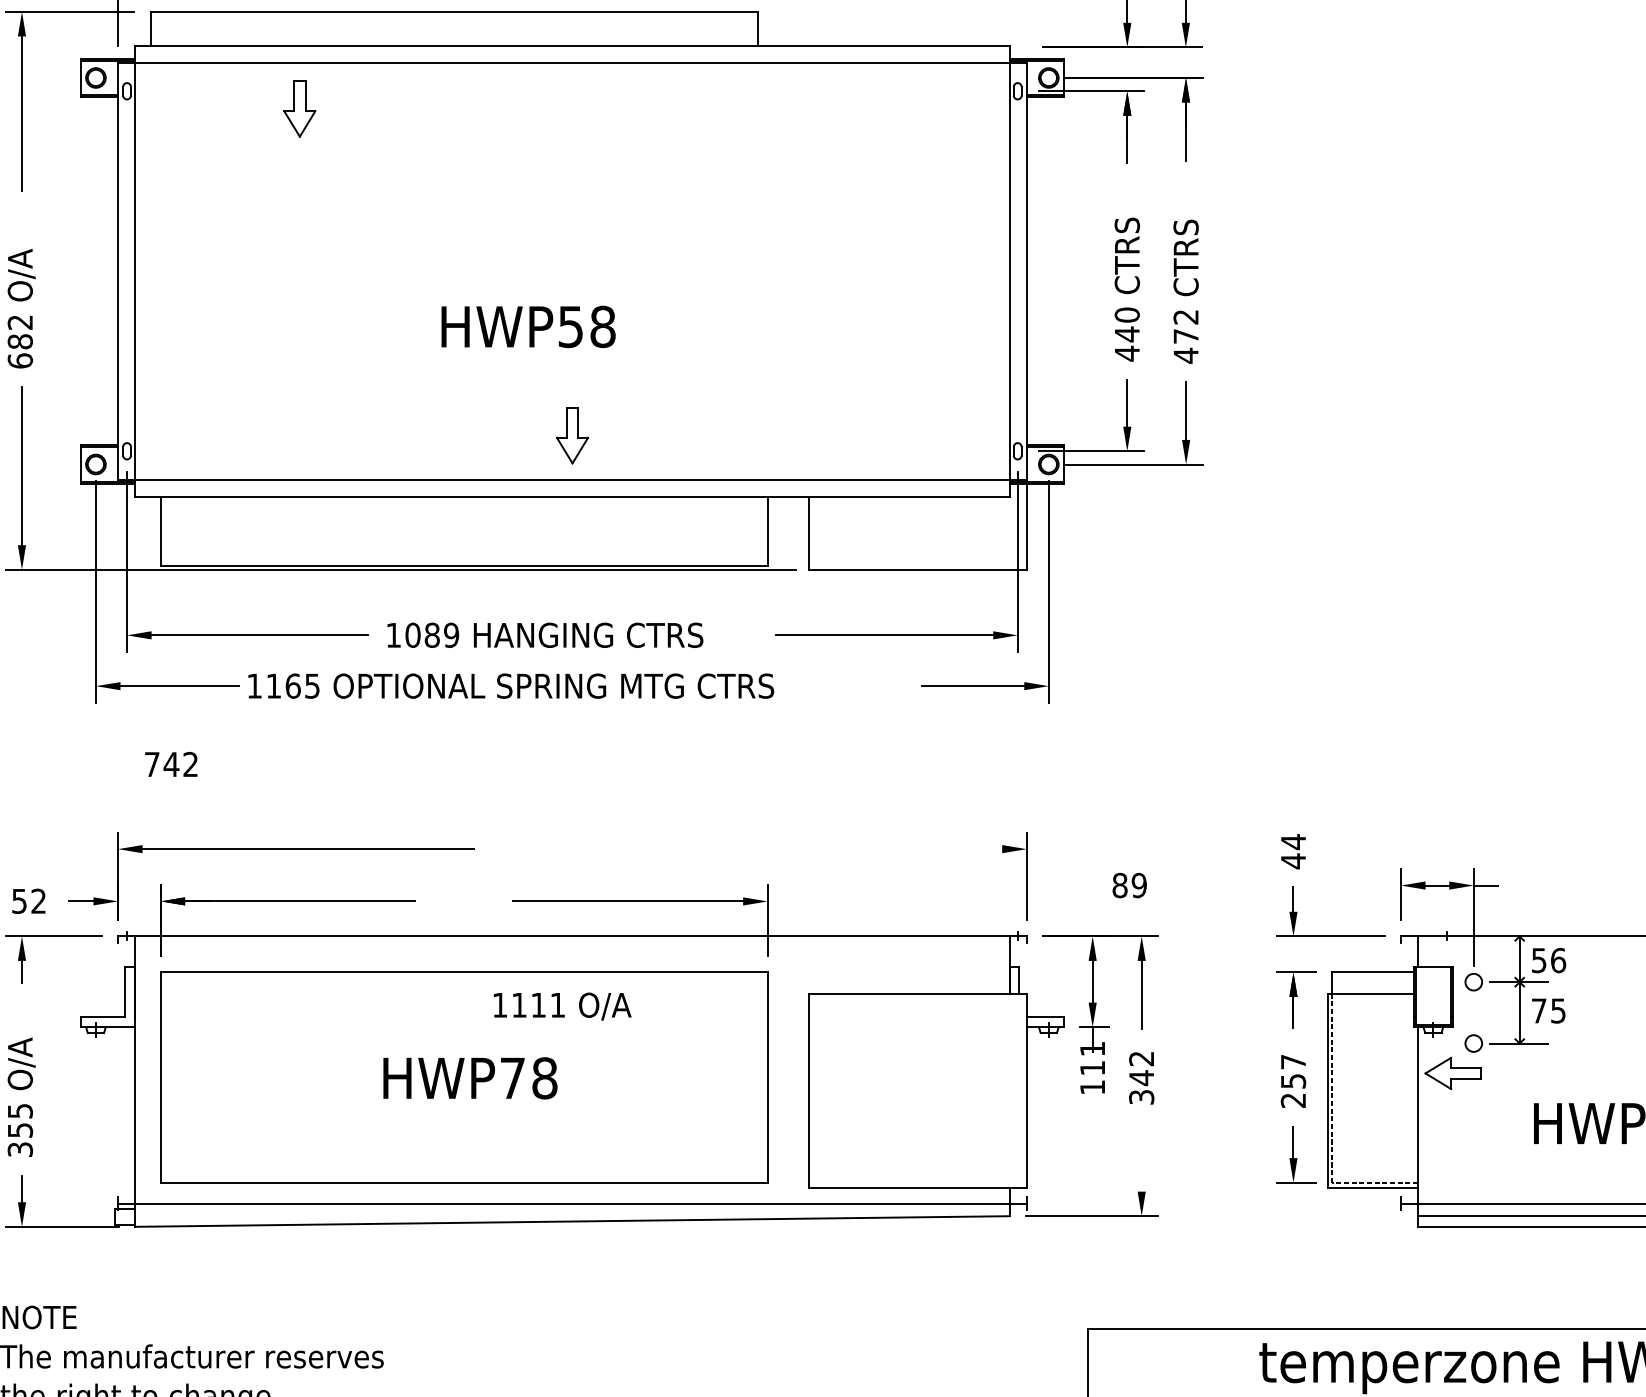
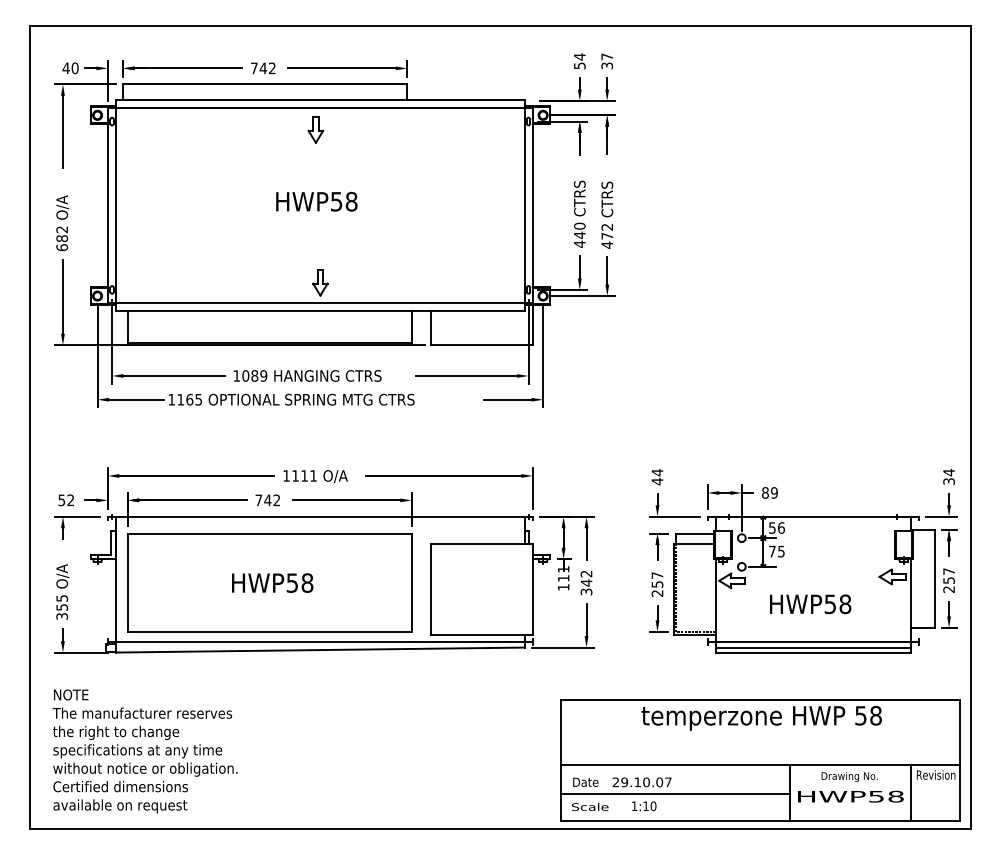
part: (299, 108) -> (315, 129), moved
text: (527, 326) -> (316, 201), moved
text: (170, 764) -> (267, 500), moved
line: (835, 848) -> (443, 475), added
text: (1128, 884) -> (769, 492), moved
text: (562, 1006) -> (315, 476), moved
text: (510, 1077) -> (291, 582), HWP78 -> HWP58
line: (1141, 1158) -> (586, 620), added

